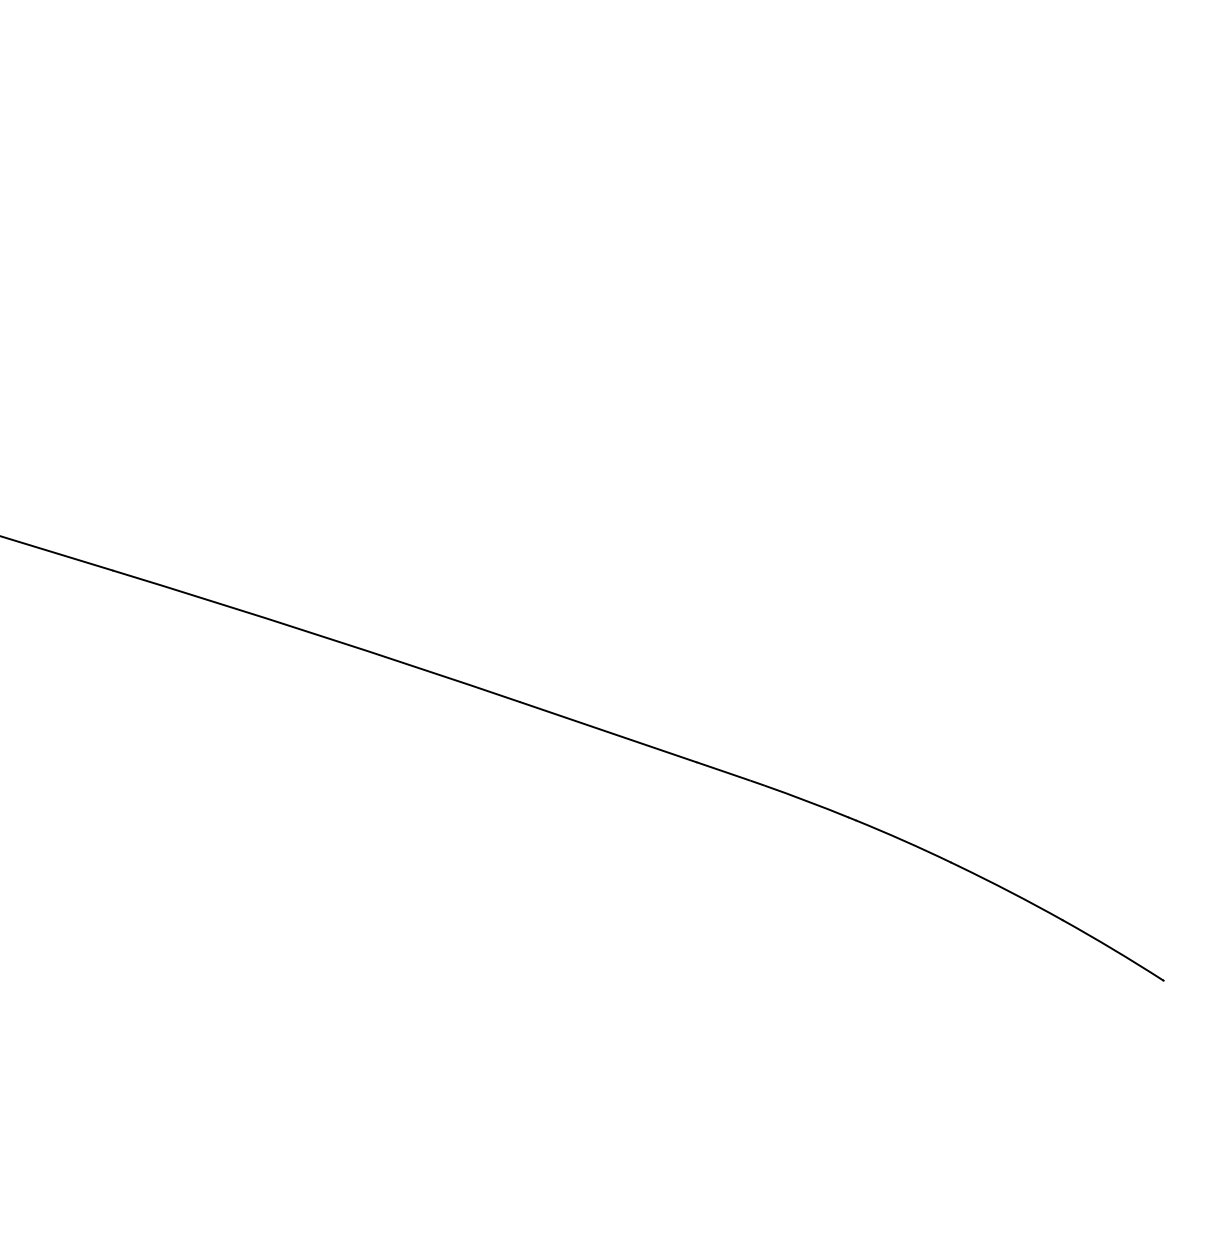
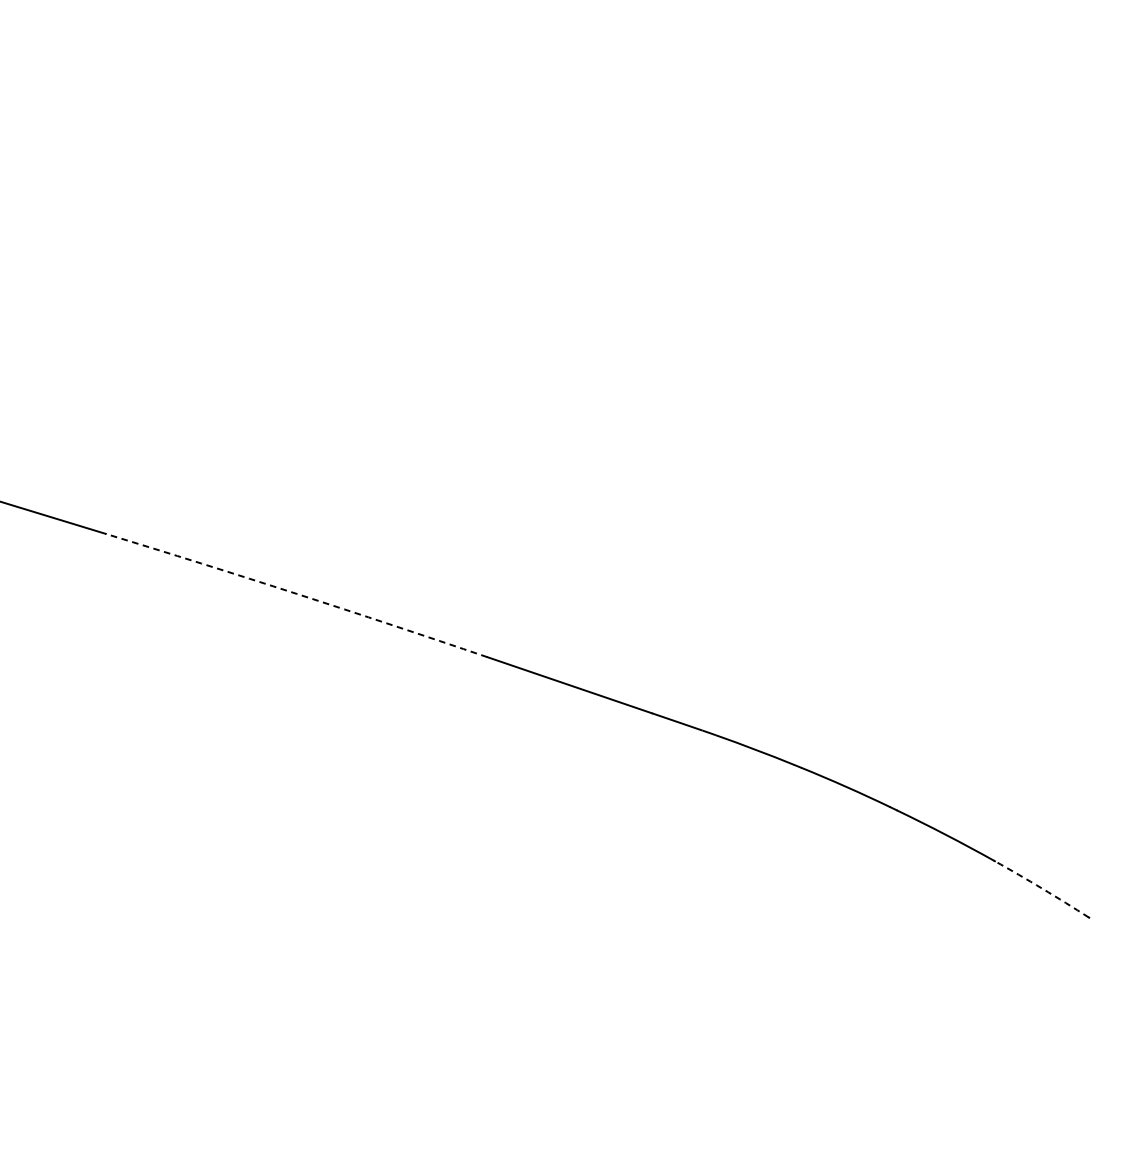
arc: (317, 634) -> (297, 593), solid -> dashed
arc: (1113, 949) -> (1042, 888), solid -> dashed

